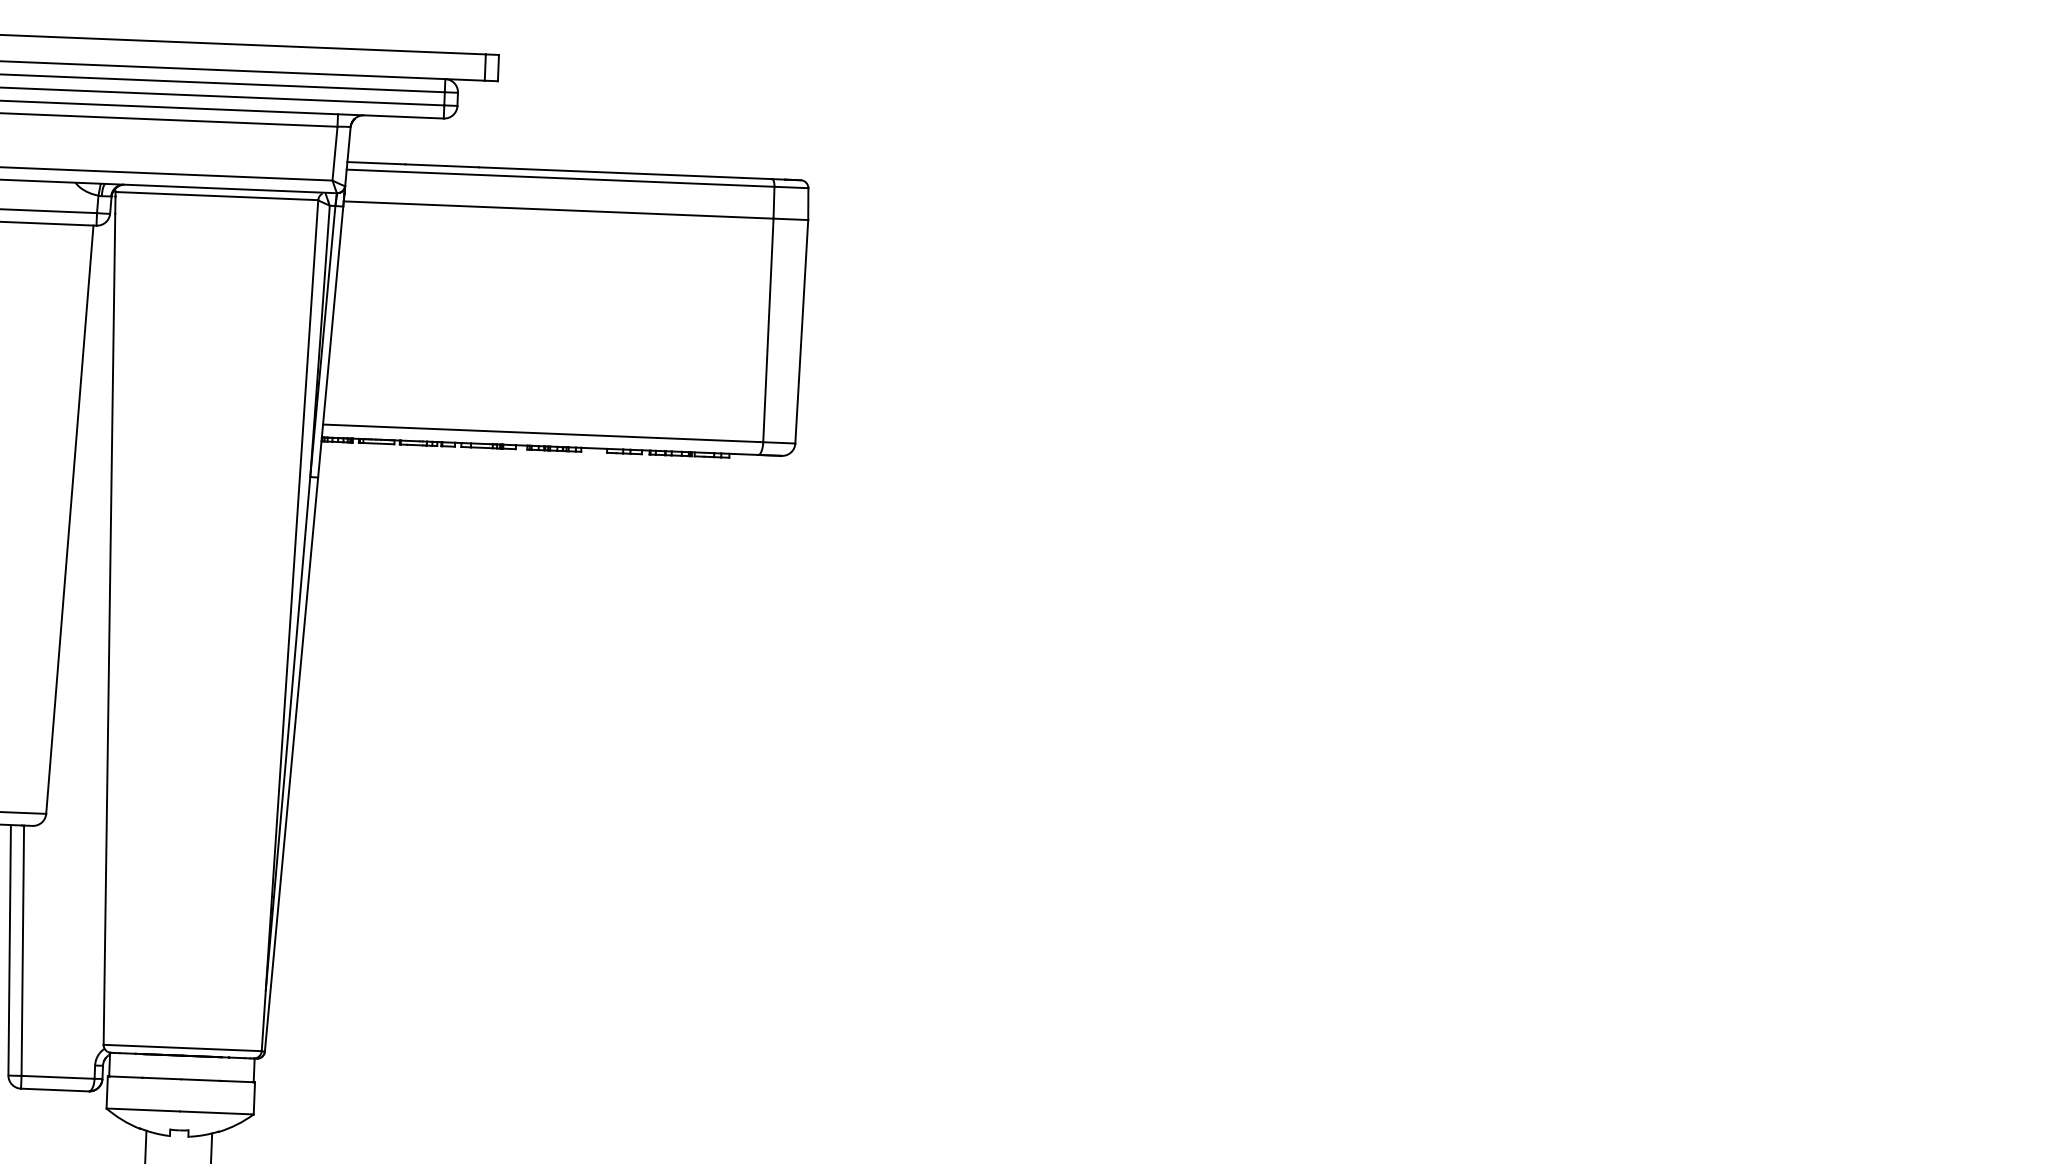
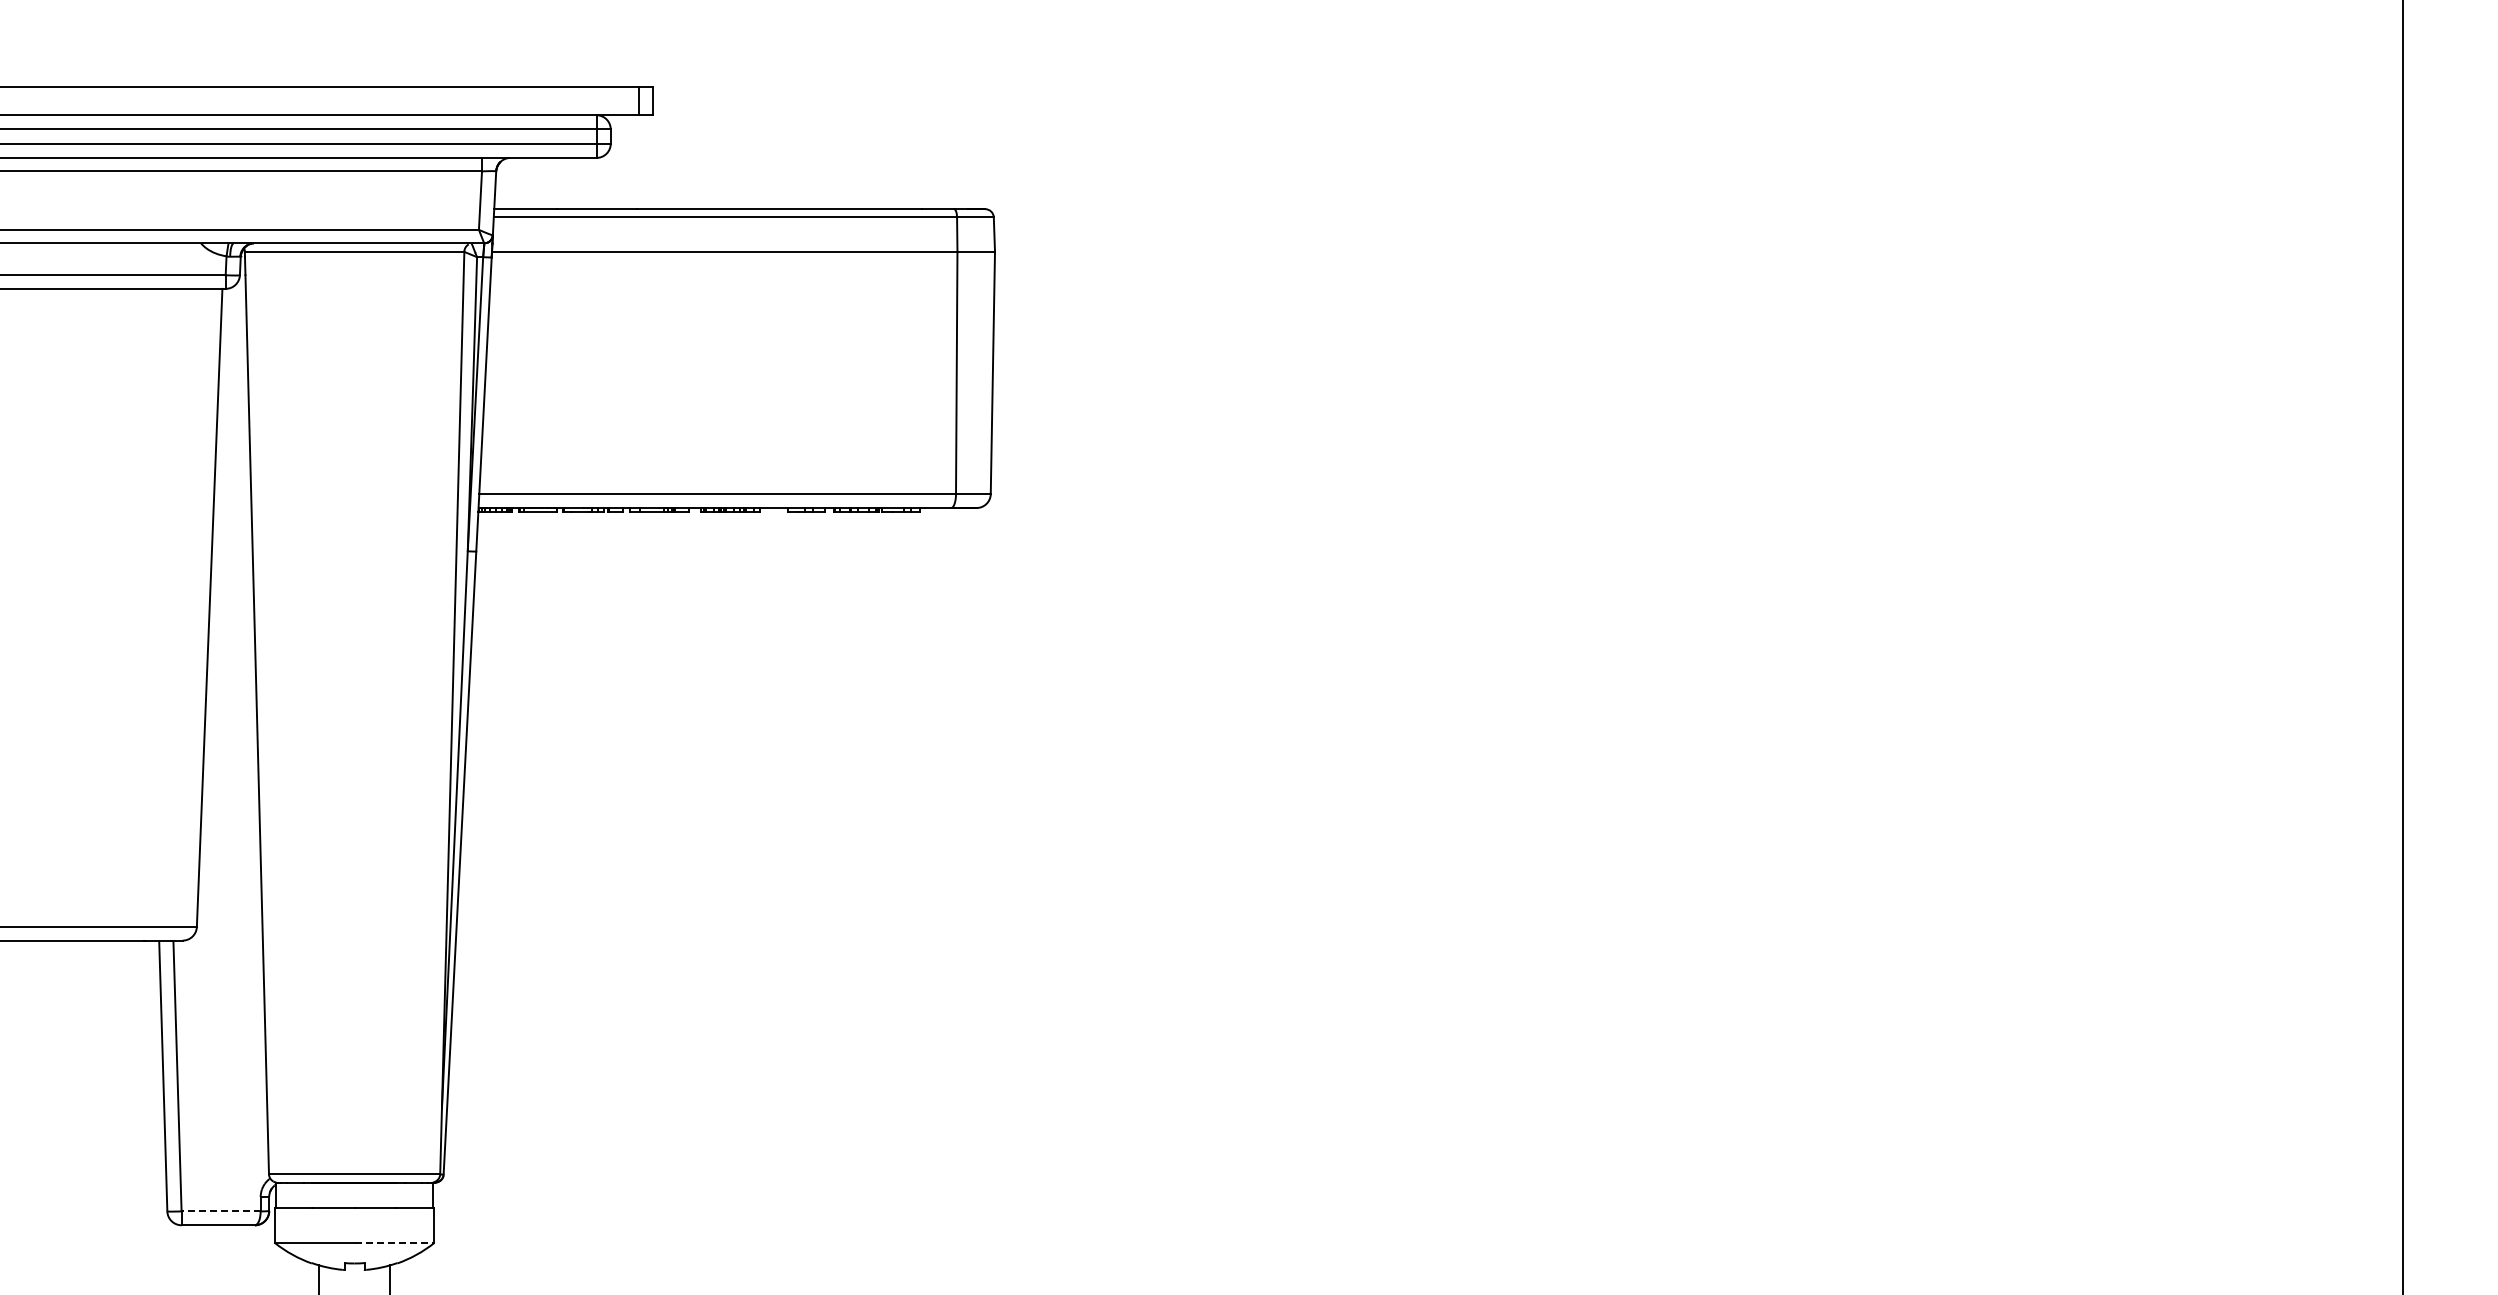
line: (58, 1077) -> (221, 1211), solid -> dashed
line: (216, 1113) -> (394, 1243), solid -> dashed

